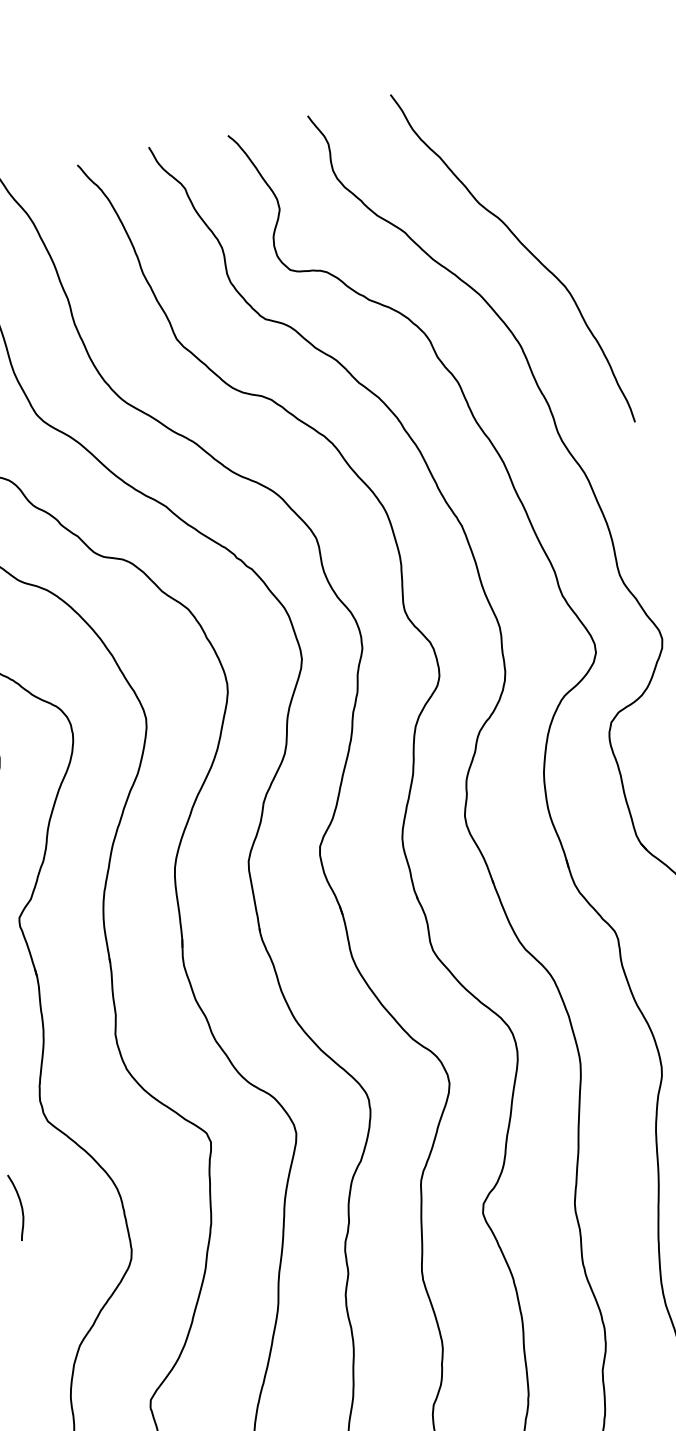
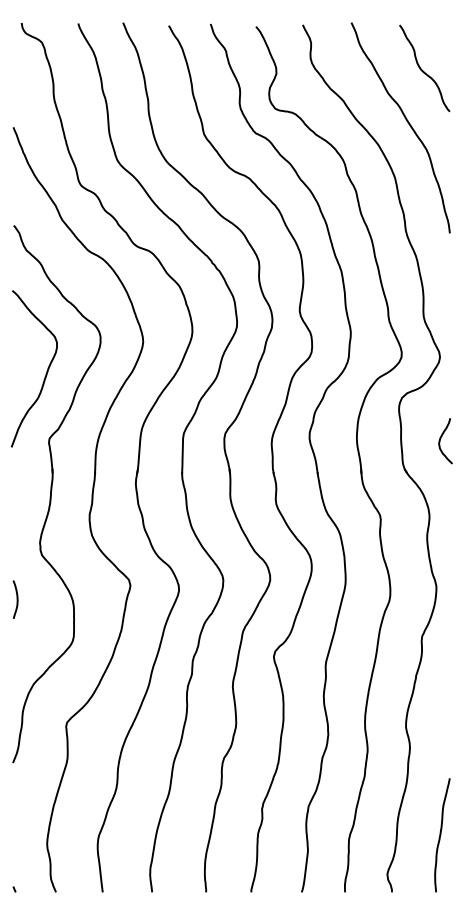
curve: (529, 149) -> (422, 69), added

